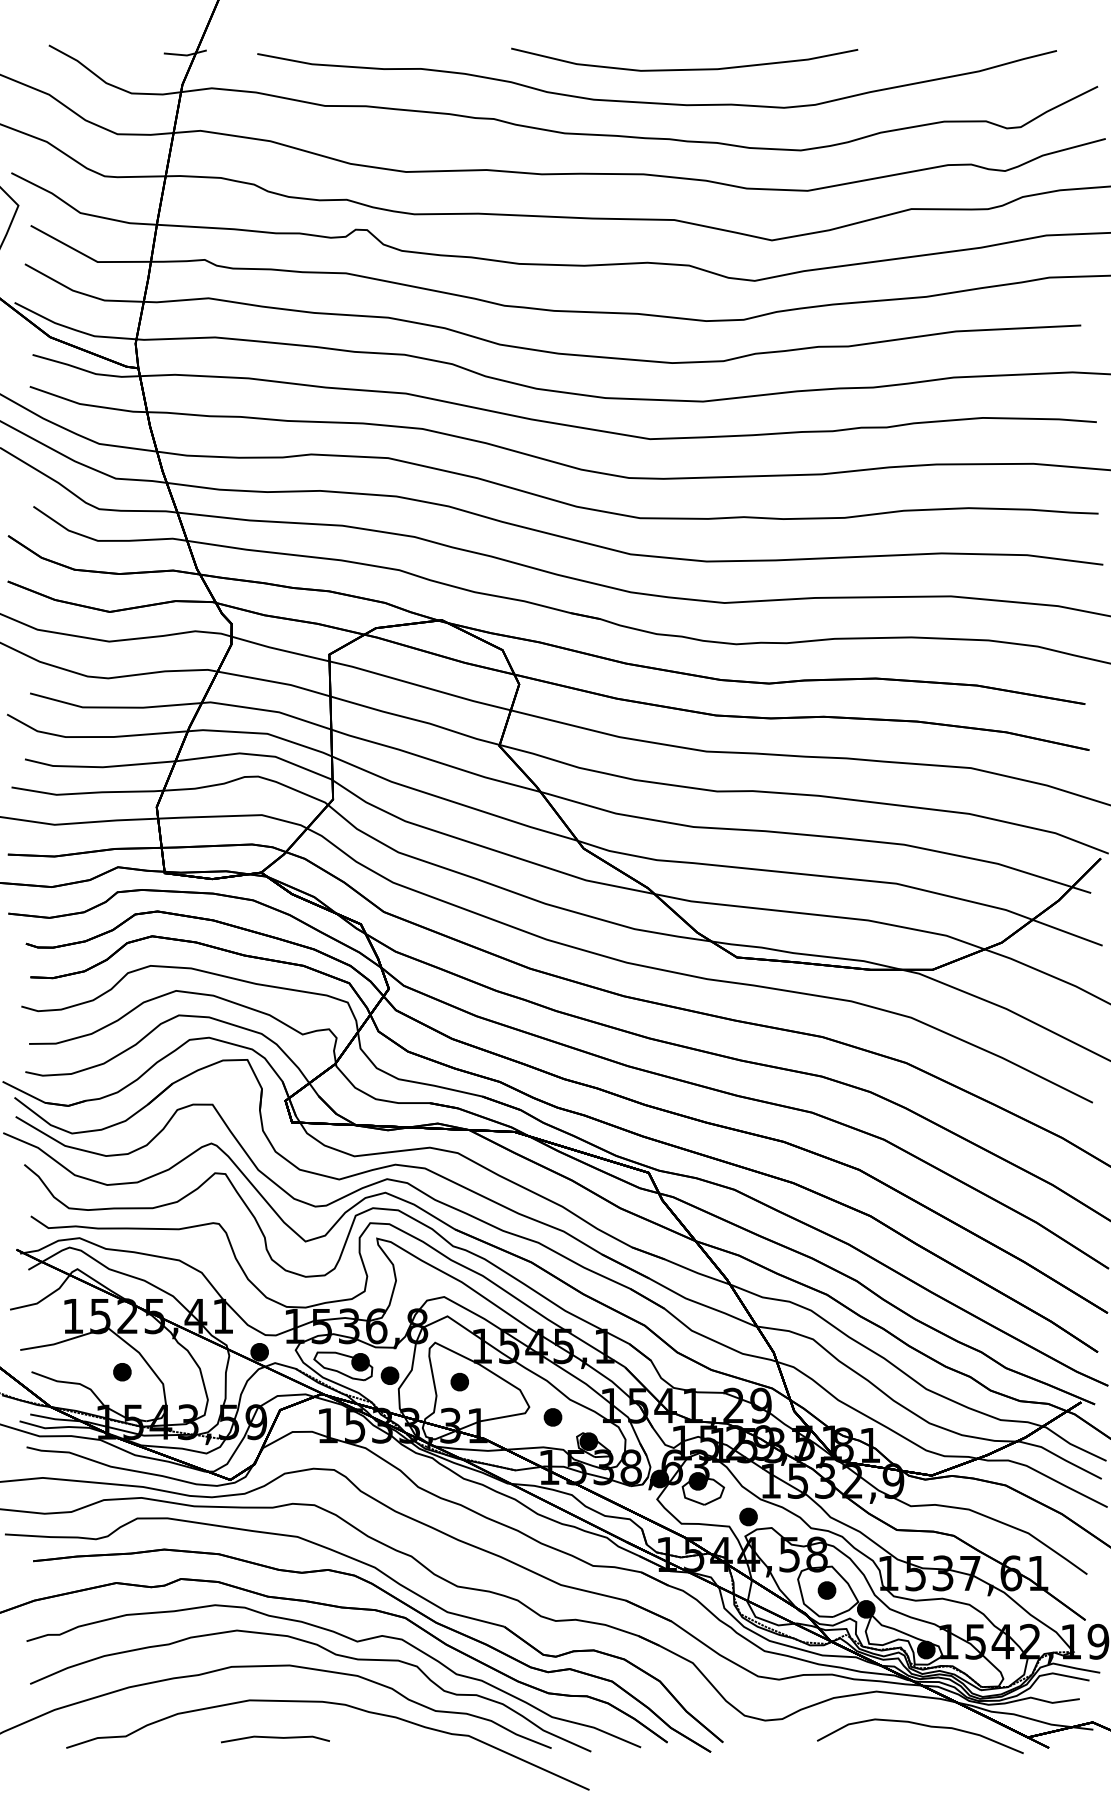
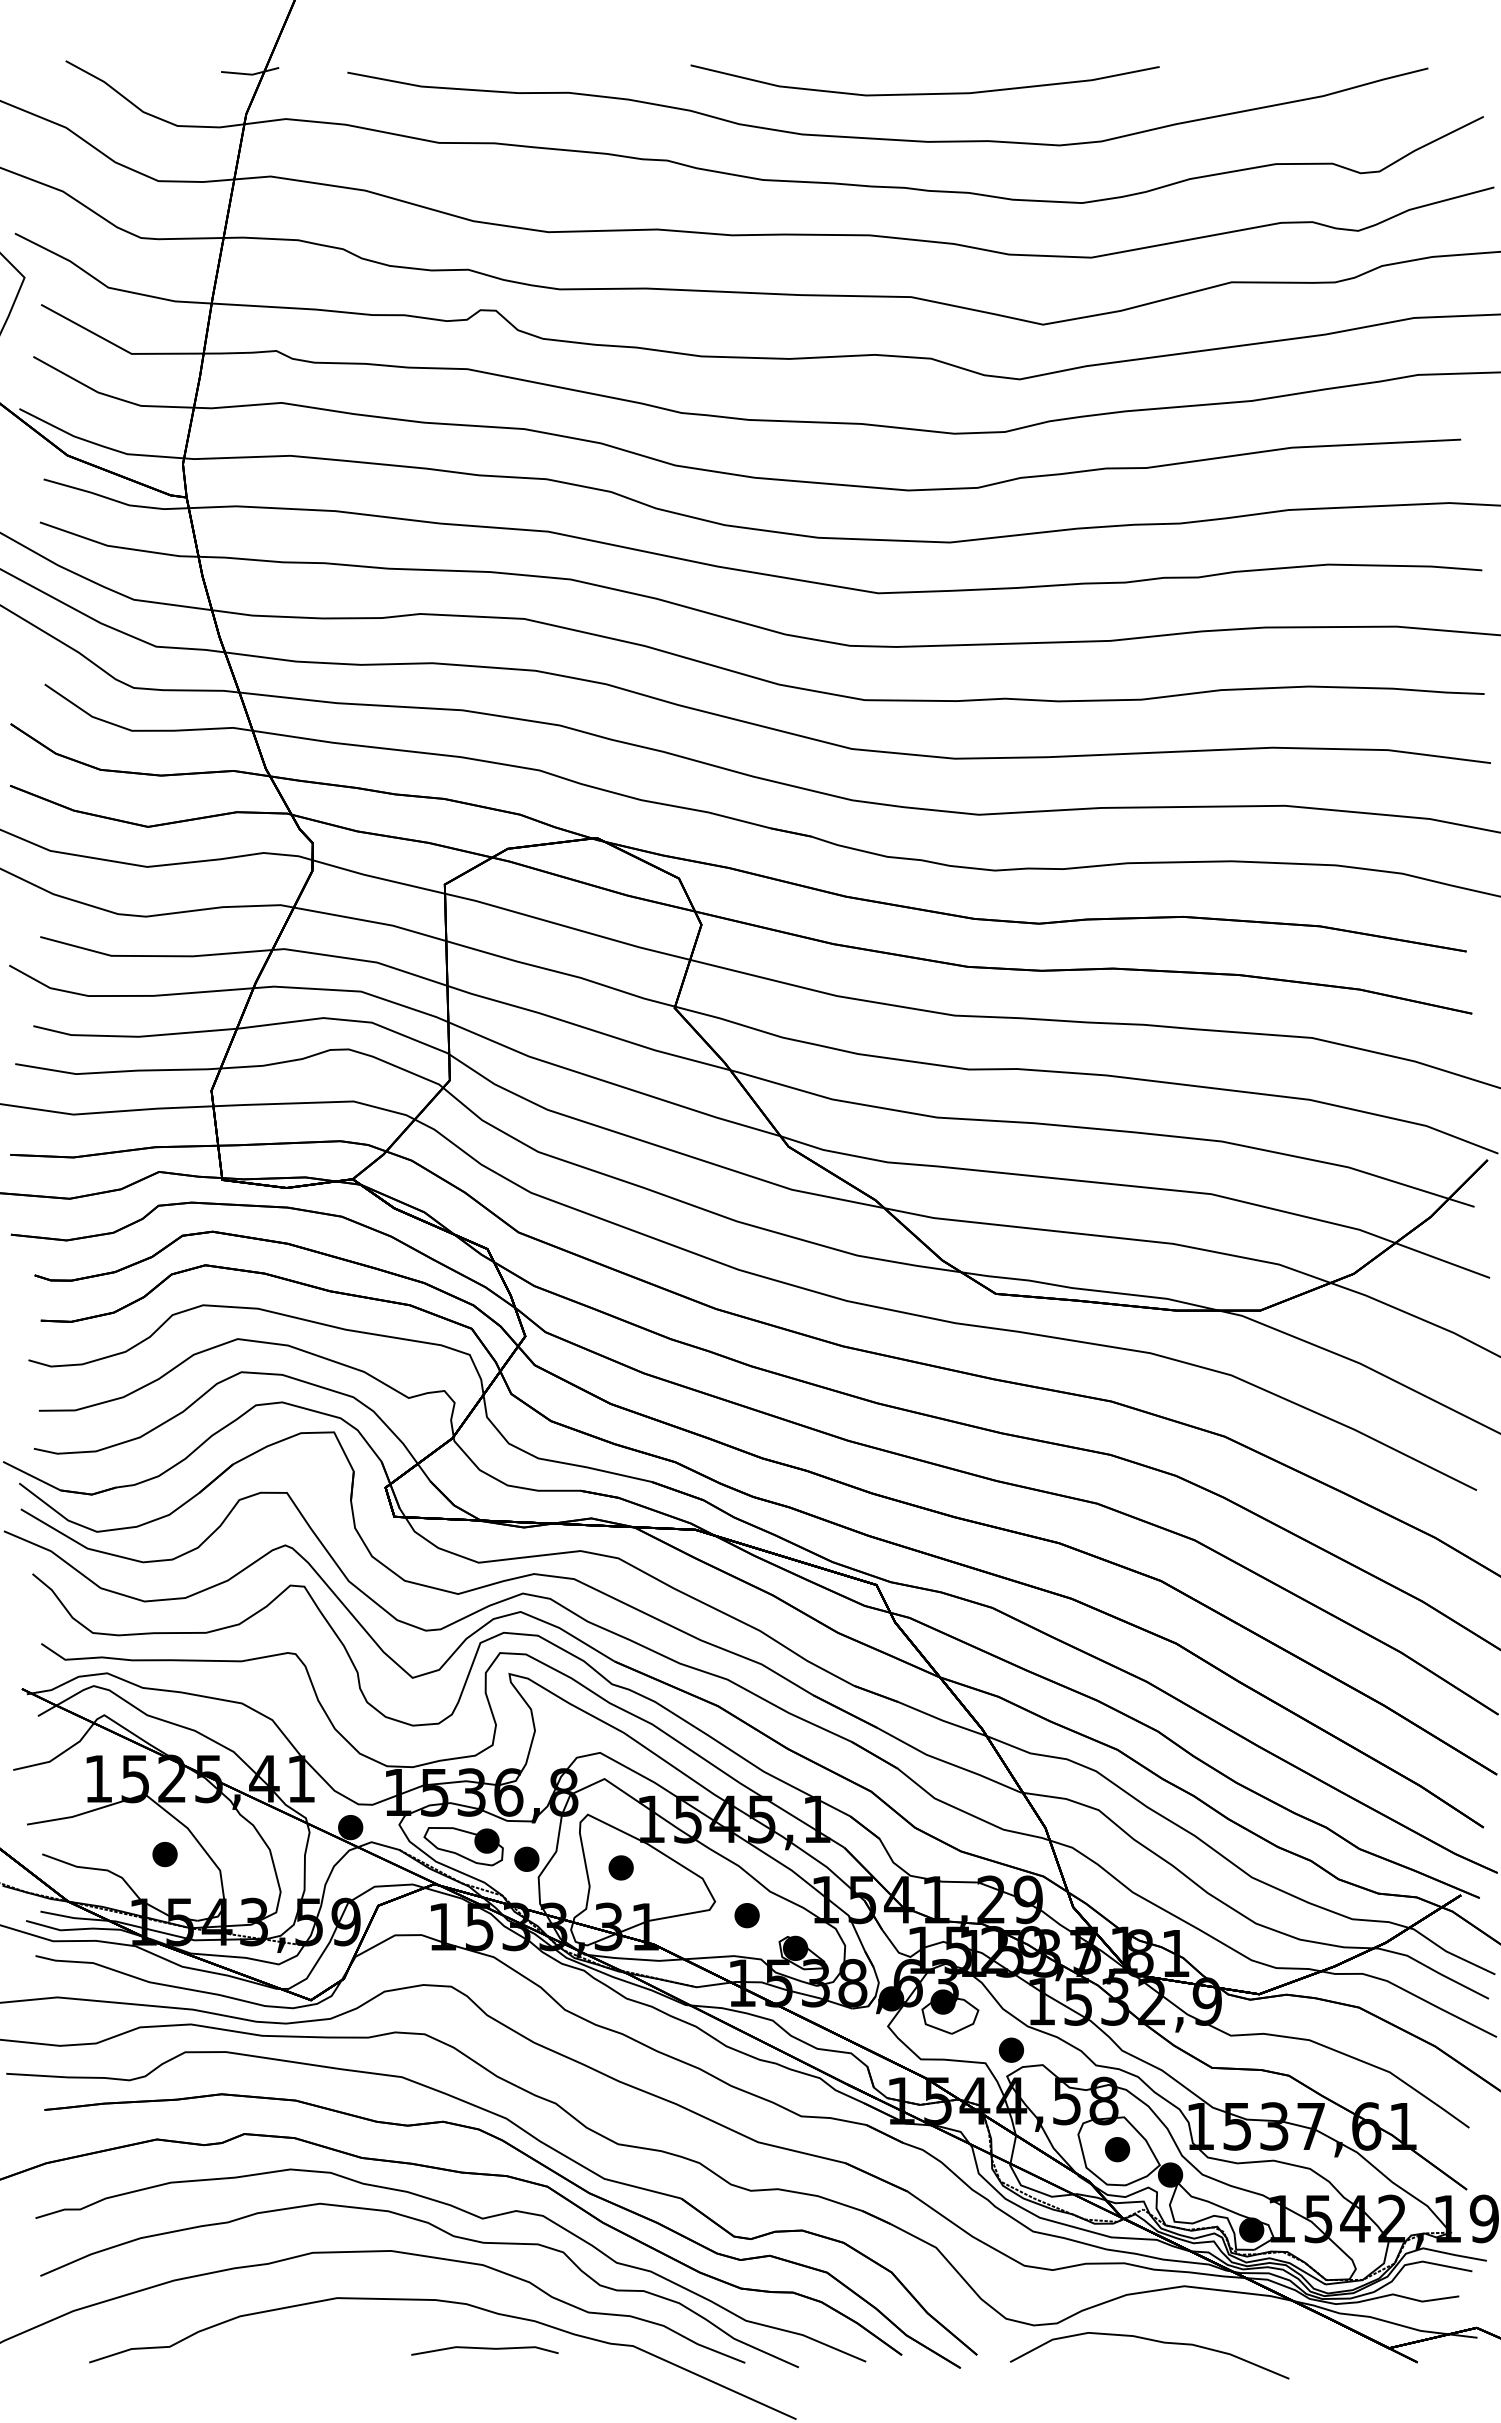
curve: (923, 1725) -> (1153, 2341), moved
line: (275, 1738) -> (484, 2349), moved

